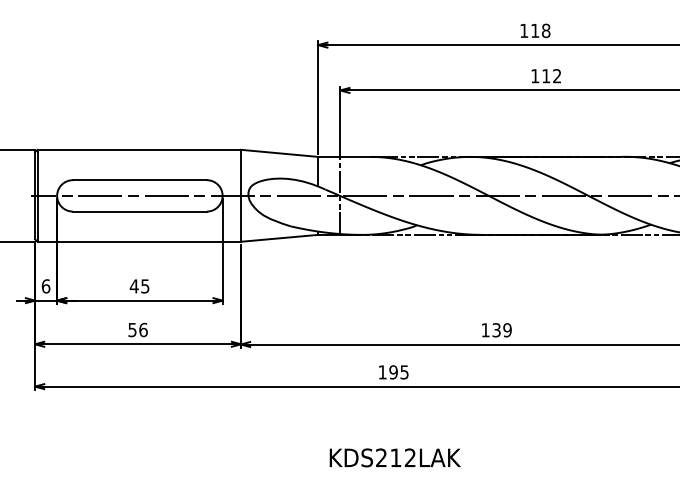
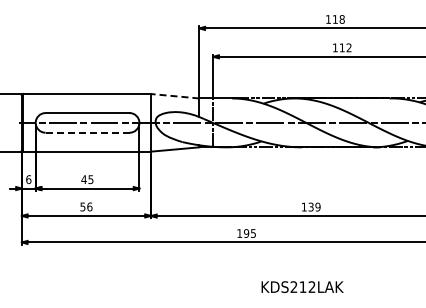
line: (278, 153) -> (174, 96), solid -> dashed
line: (141, 211) -> (88, 132), solid -> dashed
text: (395, 456) -> (302, 286), moved

